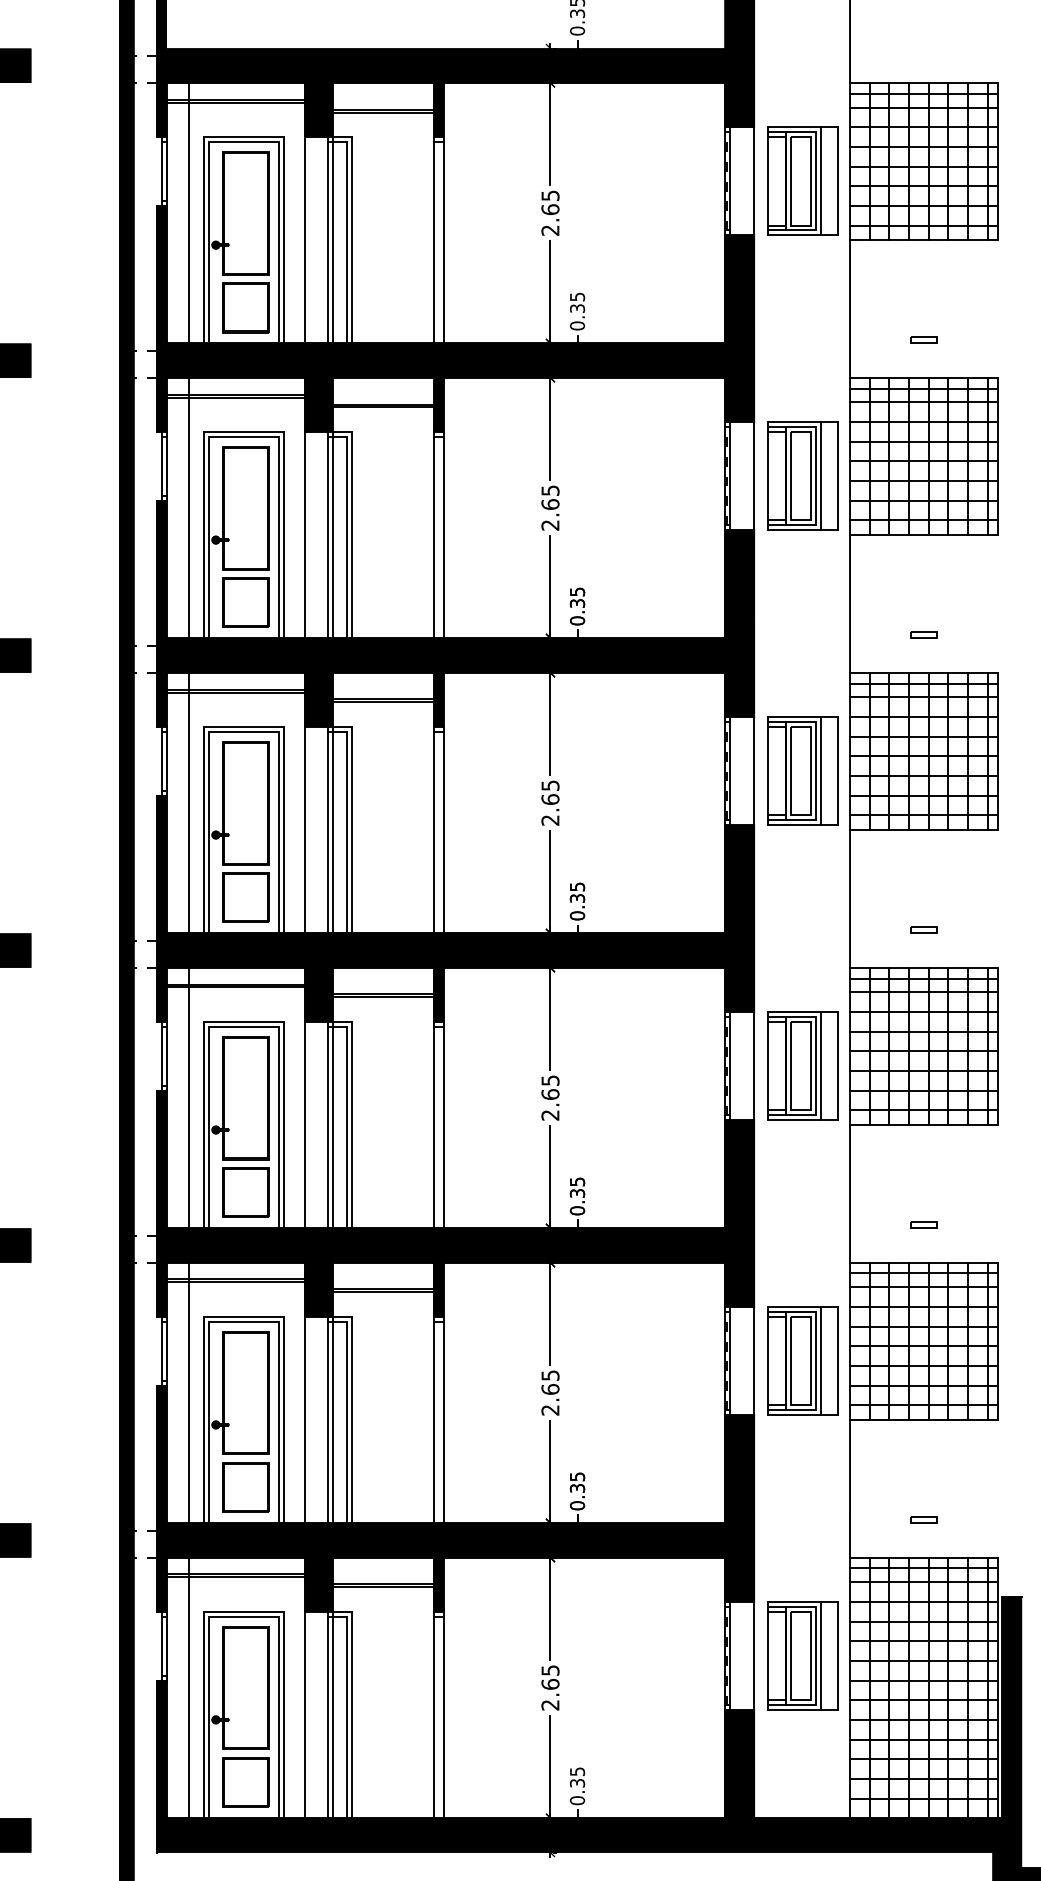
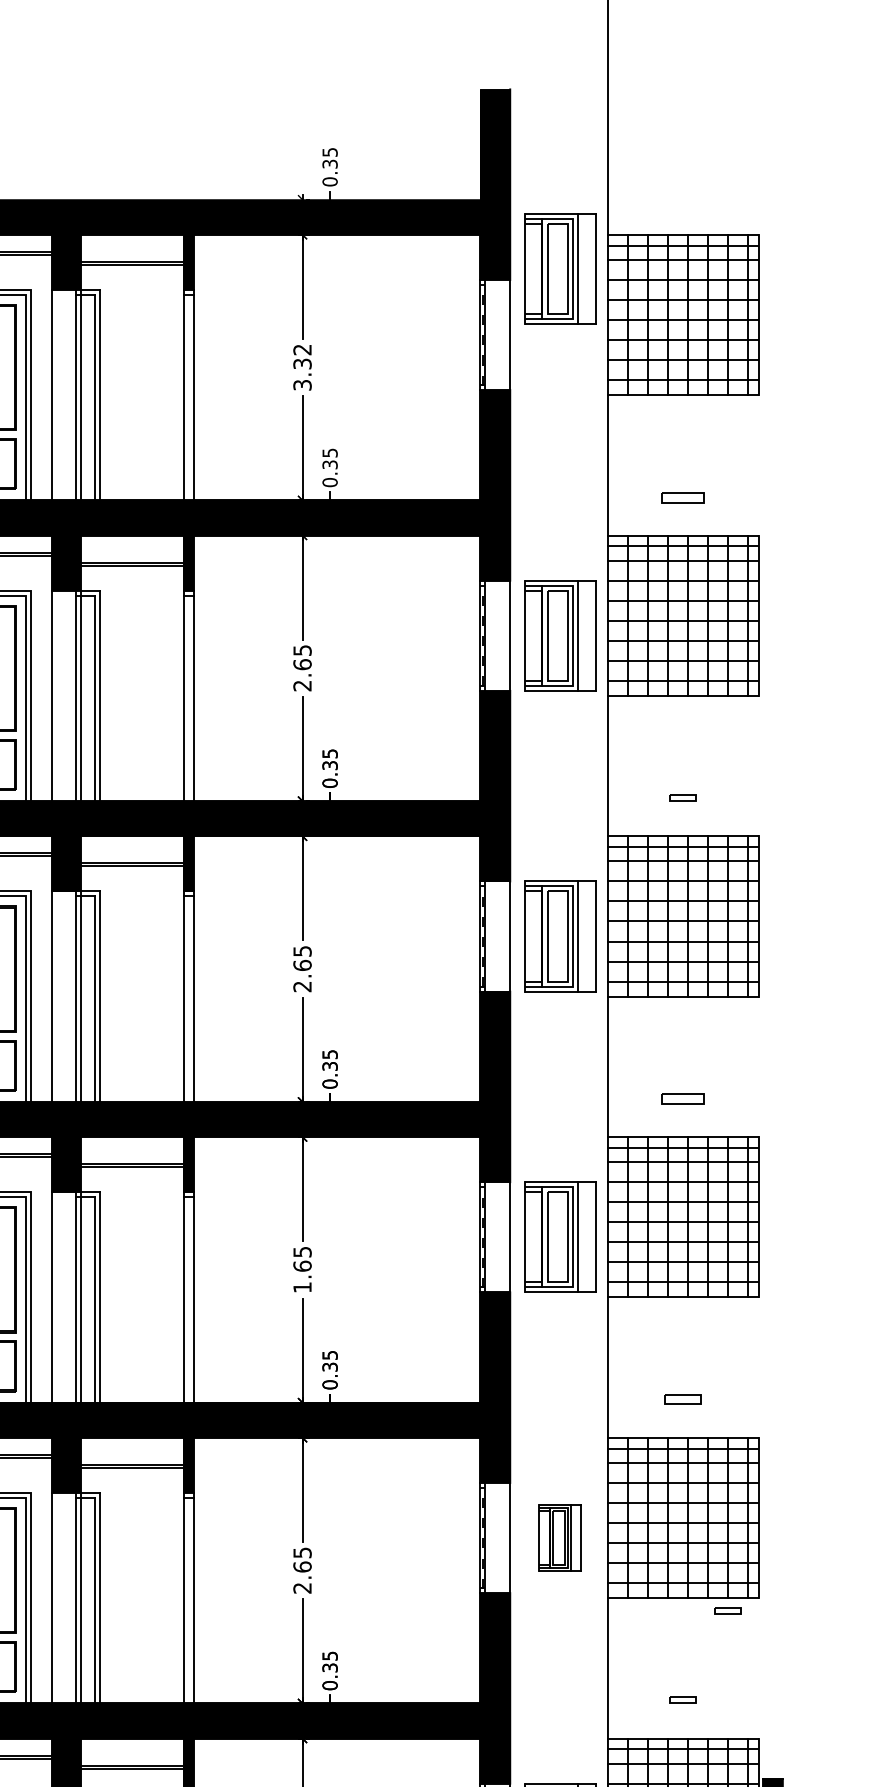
part: (802, 180) -> (559, 267), moved
text: (550, 212) -> (302, 366), 2.65 -> 3.32
part: (923, 339) -> (682, 496), size x1.6
part: (923, 929) -> (682, 1098), size x1.6
text: (550, 1115) -> (302, 1287), 2.65 -> 1.65
part: (923, 1224) -> (682, 1398), size x1.4
part: (802, 1360) -> (559, 1537), size x0.6
part: (967, 1431) -> (727, 1609), added

